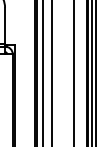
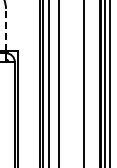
line: (4, 25) -> (5, 29), solid -> dashed

